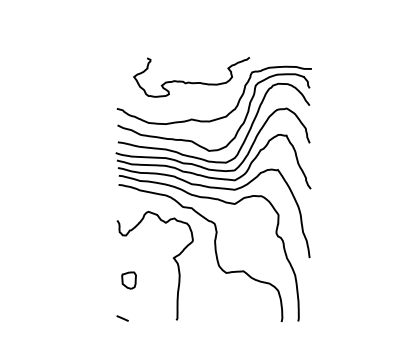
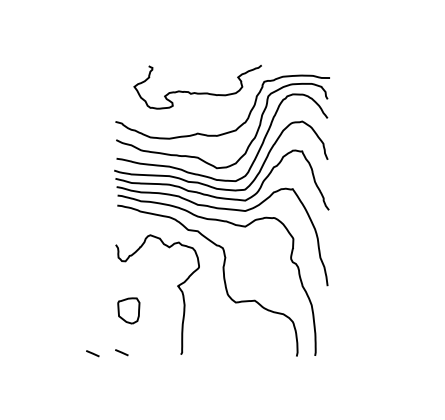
part: (128, 280) -> (128, 310), size x1.4
line: (96, 319) -> (92, 353), added

